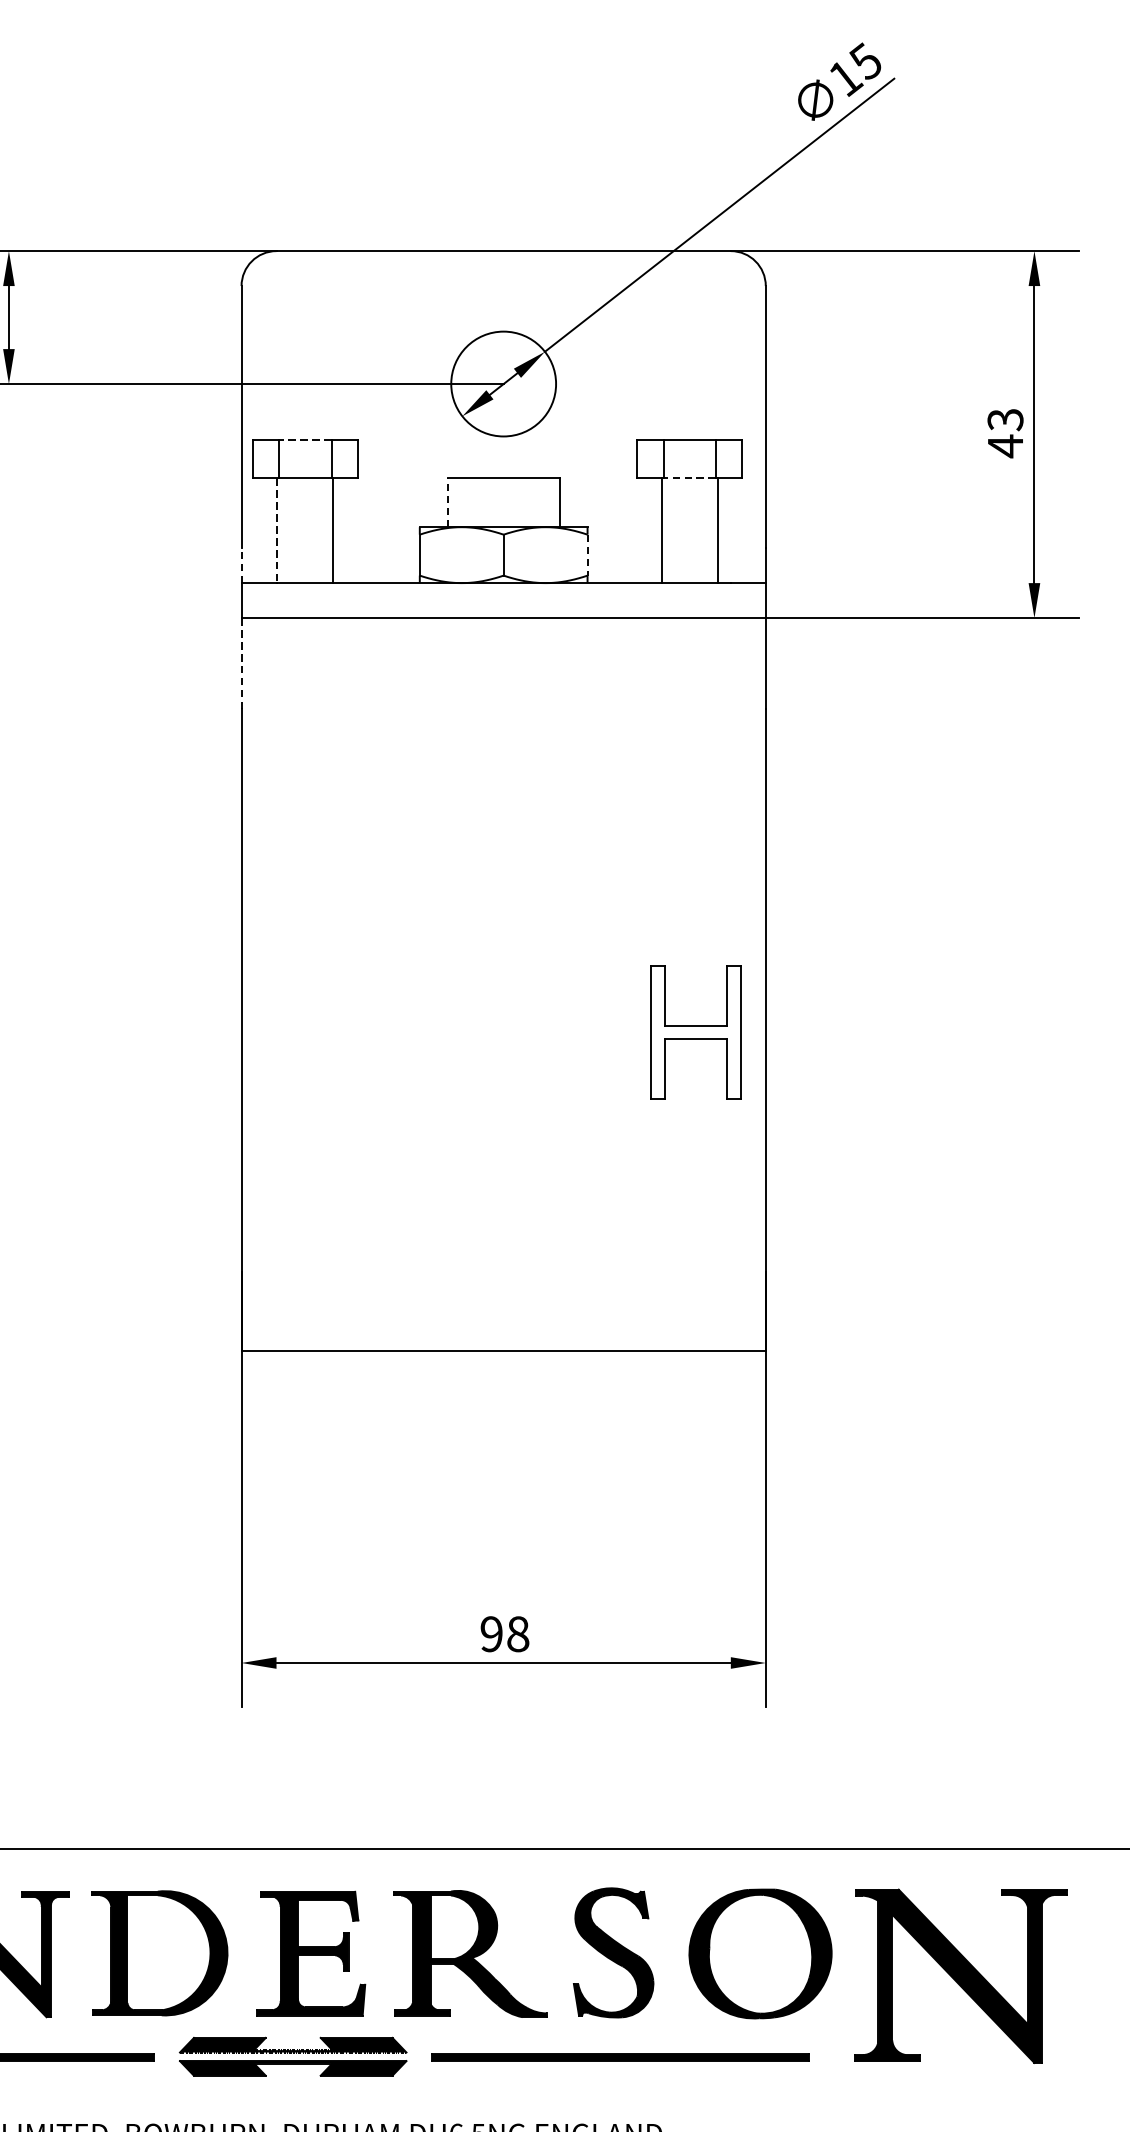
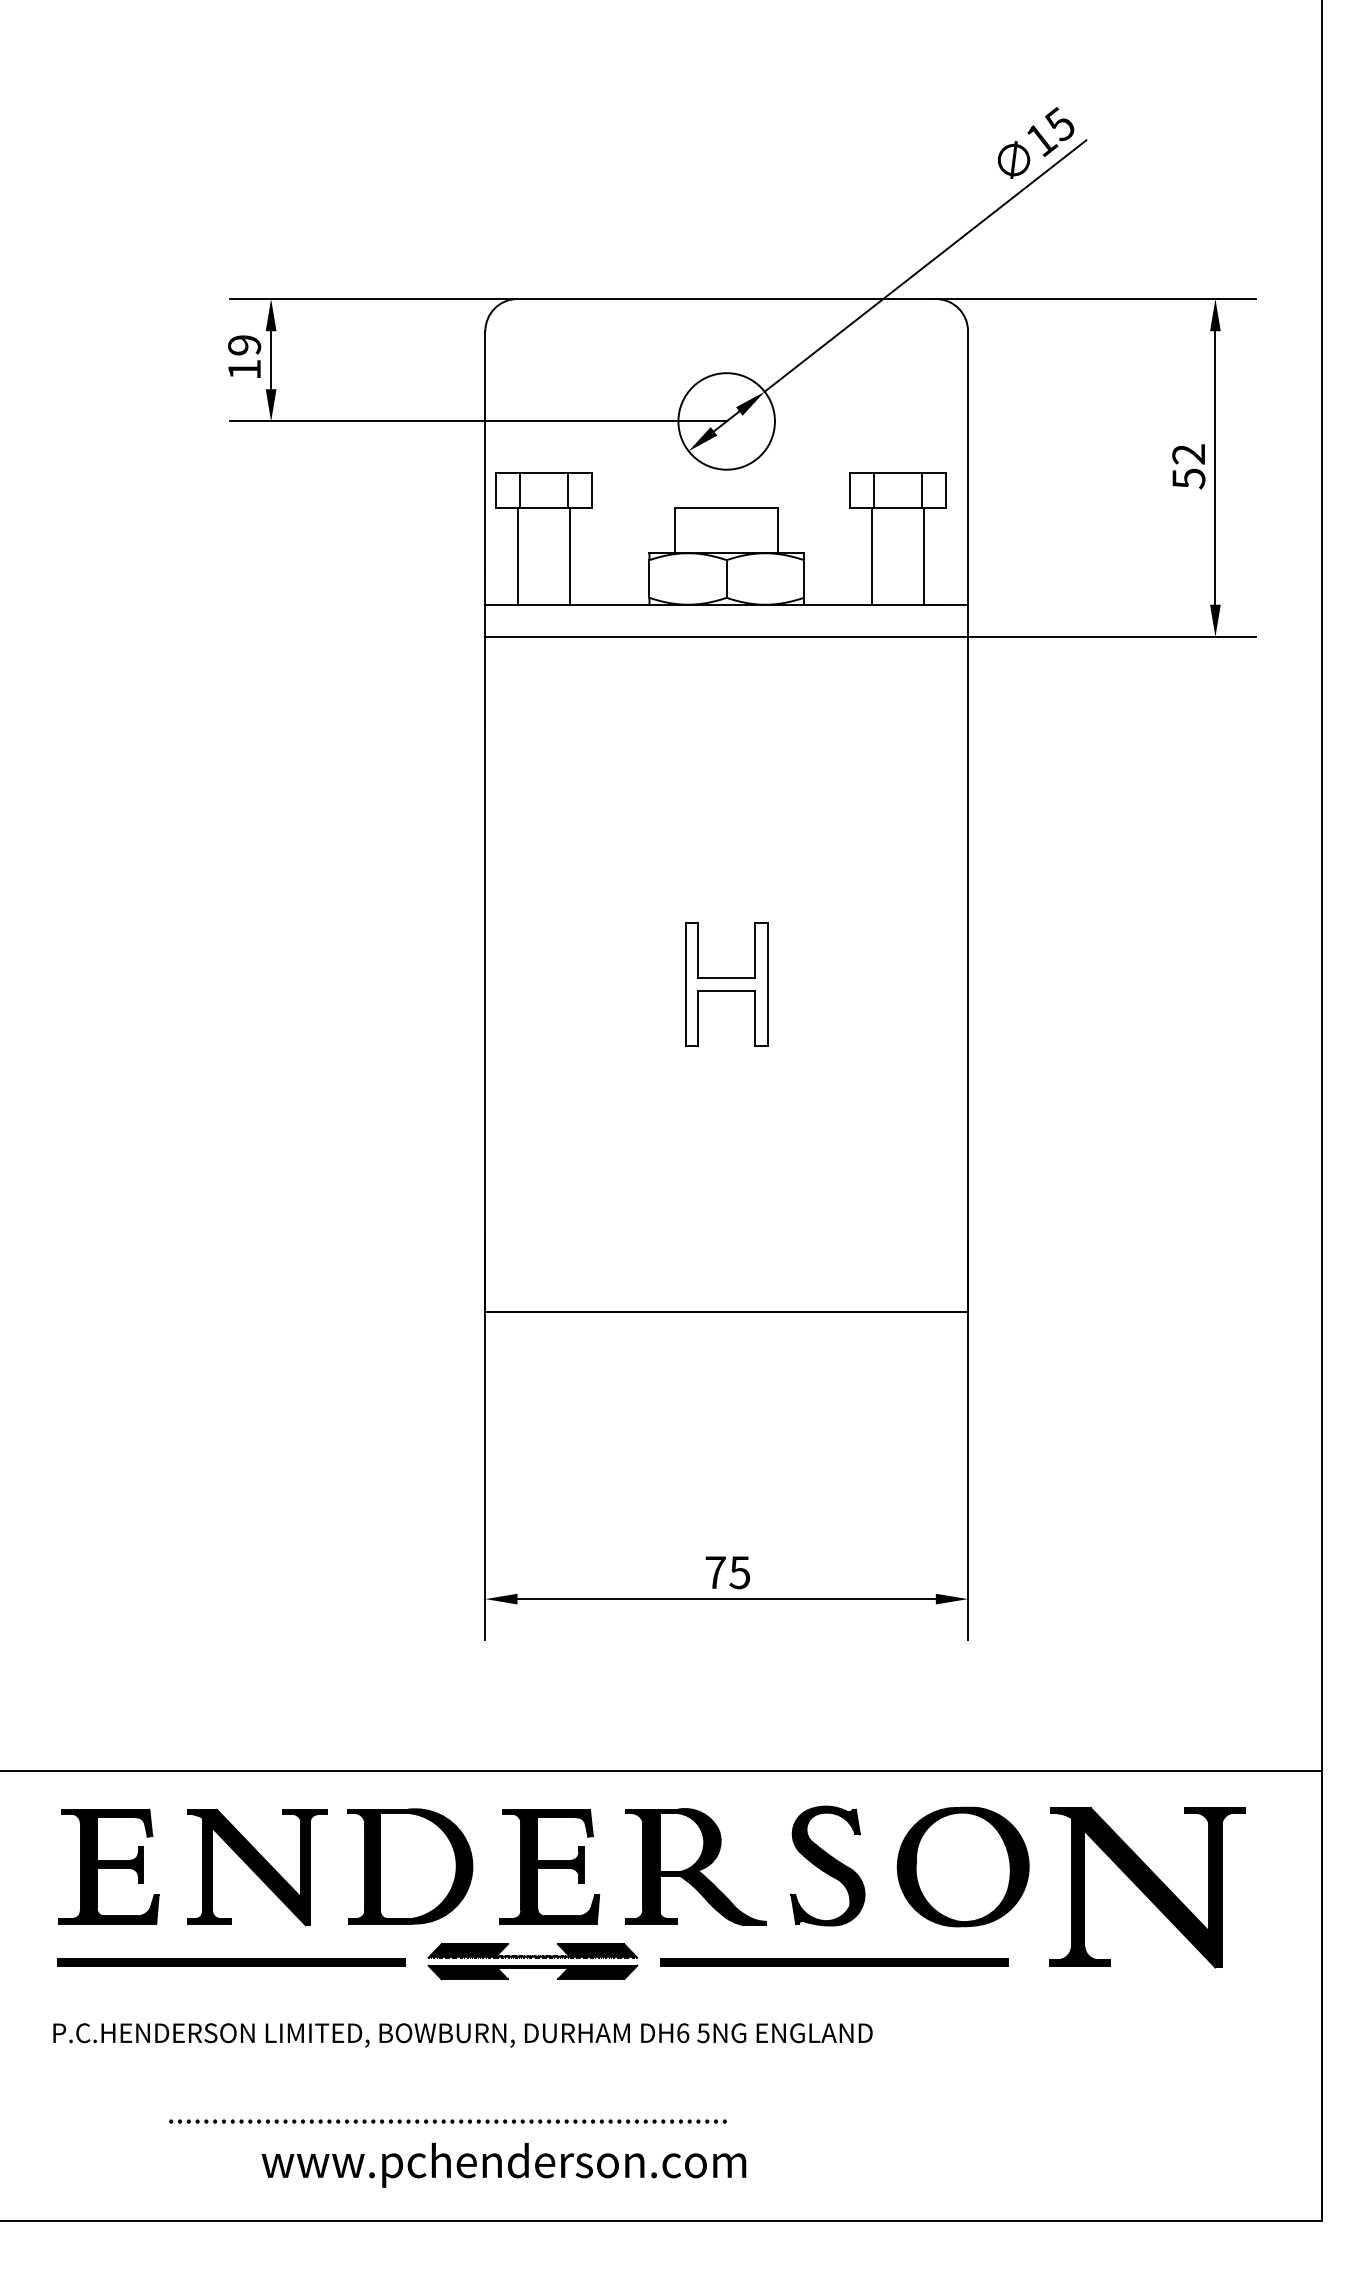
text: (1005, 432) -> (1188, 466), 43 -> 52
line: (304, 439) -> (543, 472), dashed -> solid
line: (689, 478) -> (897, 508), dashed -> solid
line: (448, 502) -> (675, 530), dashed -> solid
line: (277, 530) -> (518, 556), dashed -> solid
line: (587, 555) -> (803, 579), dashed -> solid
line: (241, 565) -> (485, 588), dashed -> solid
line: (241, 663) -> (485, 678), dashed -> solid
part: (695, 1032) -> (726, 984), moved
text: (504, 1634) -> (727, 1572), 98 -> 75

